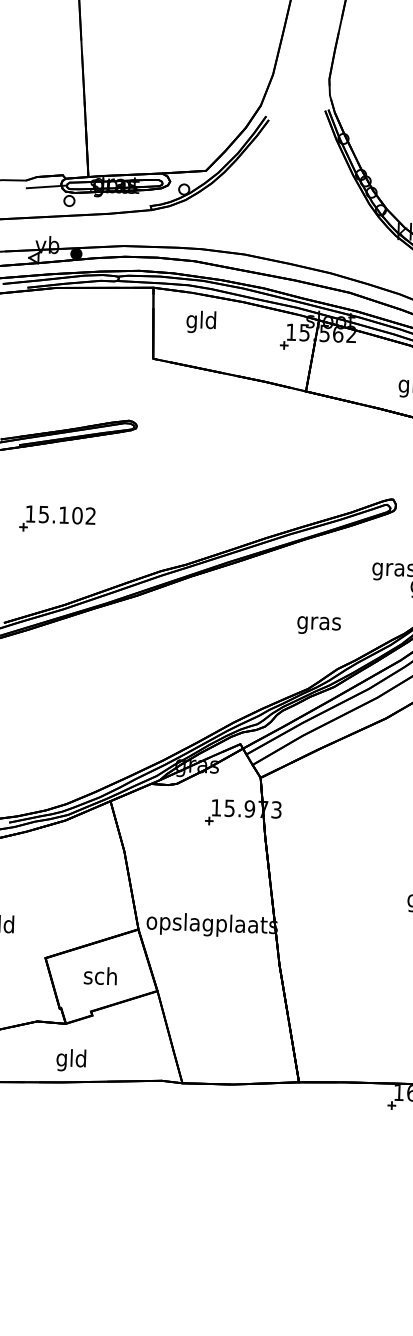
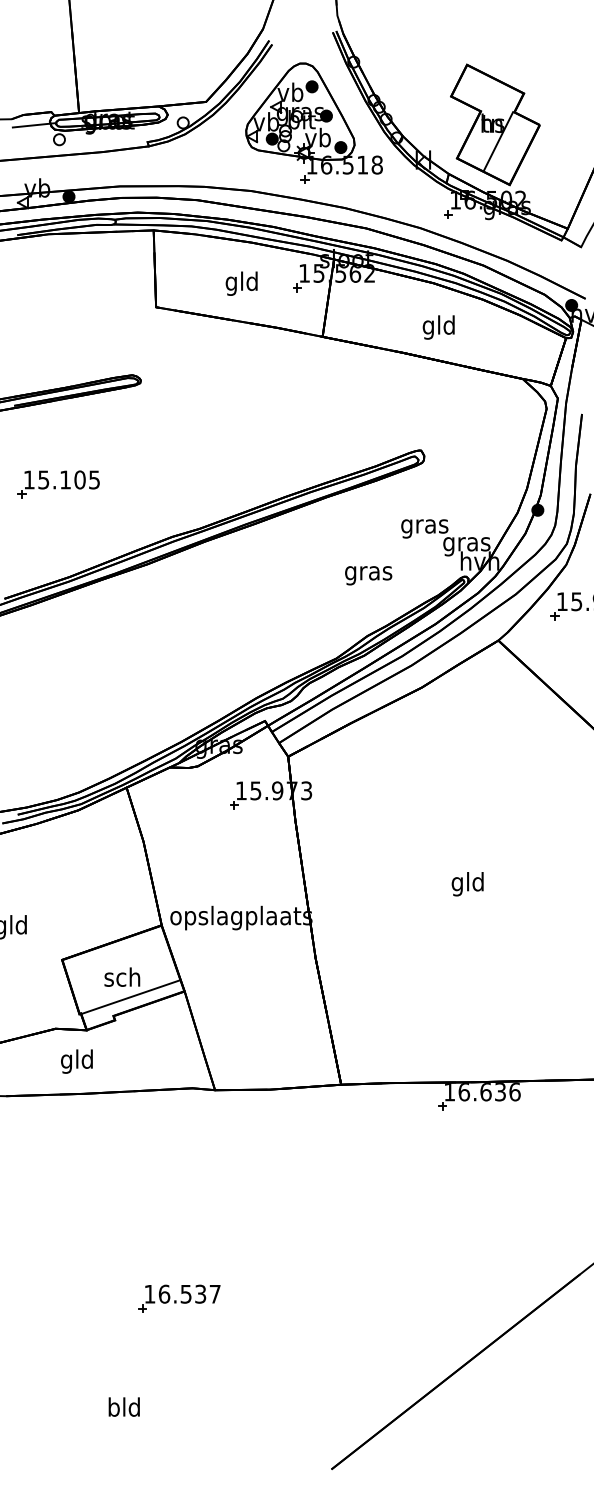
part: (304, 193) -> (313, 122), added
text: (201, 321) -> (241, 283), moved
text: (90, 515) -> (94, 479), 15.102 -> 15.105
text: (318, 625) -> (368, 575), moved
line: (107, 994) -> (130, 996), added
text: (70, 1060) -> (76, 1061), moved
part: (142, 1274) -> (179, 1298), added

